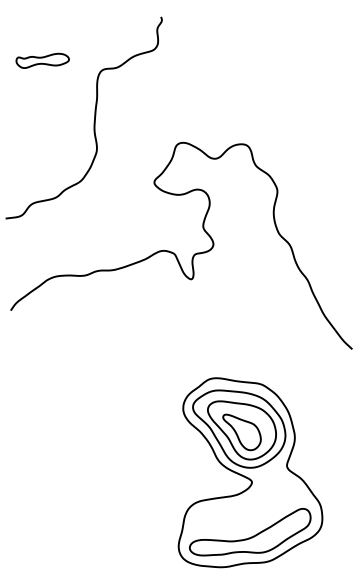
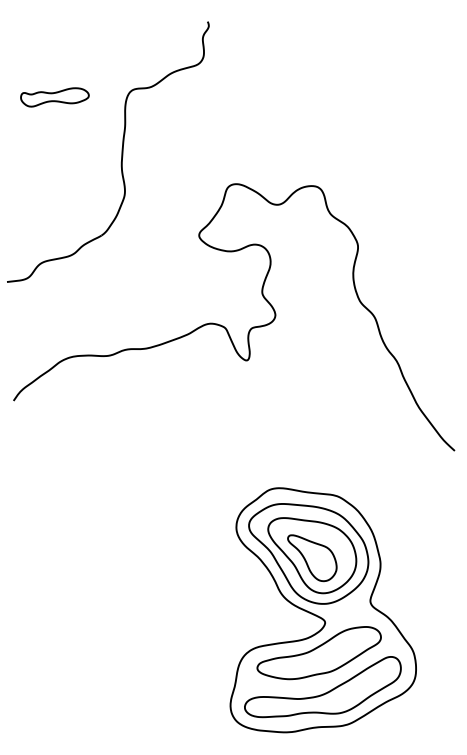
part: (42, 60) -> (54, 97), moved
part: (246, 506) -> (318, 653), added

